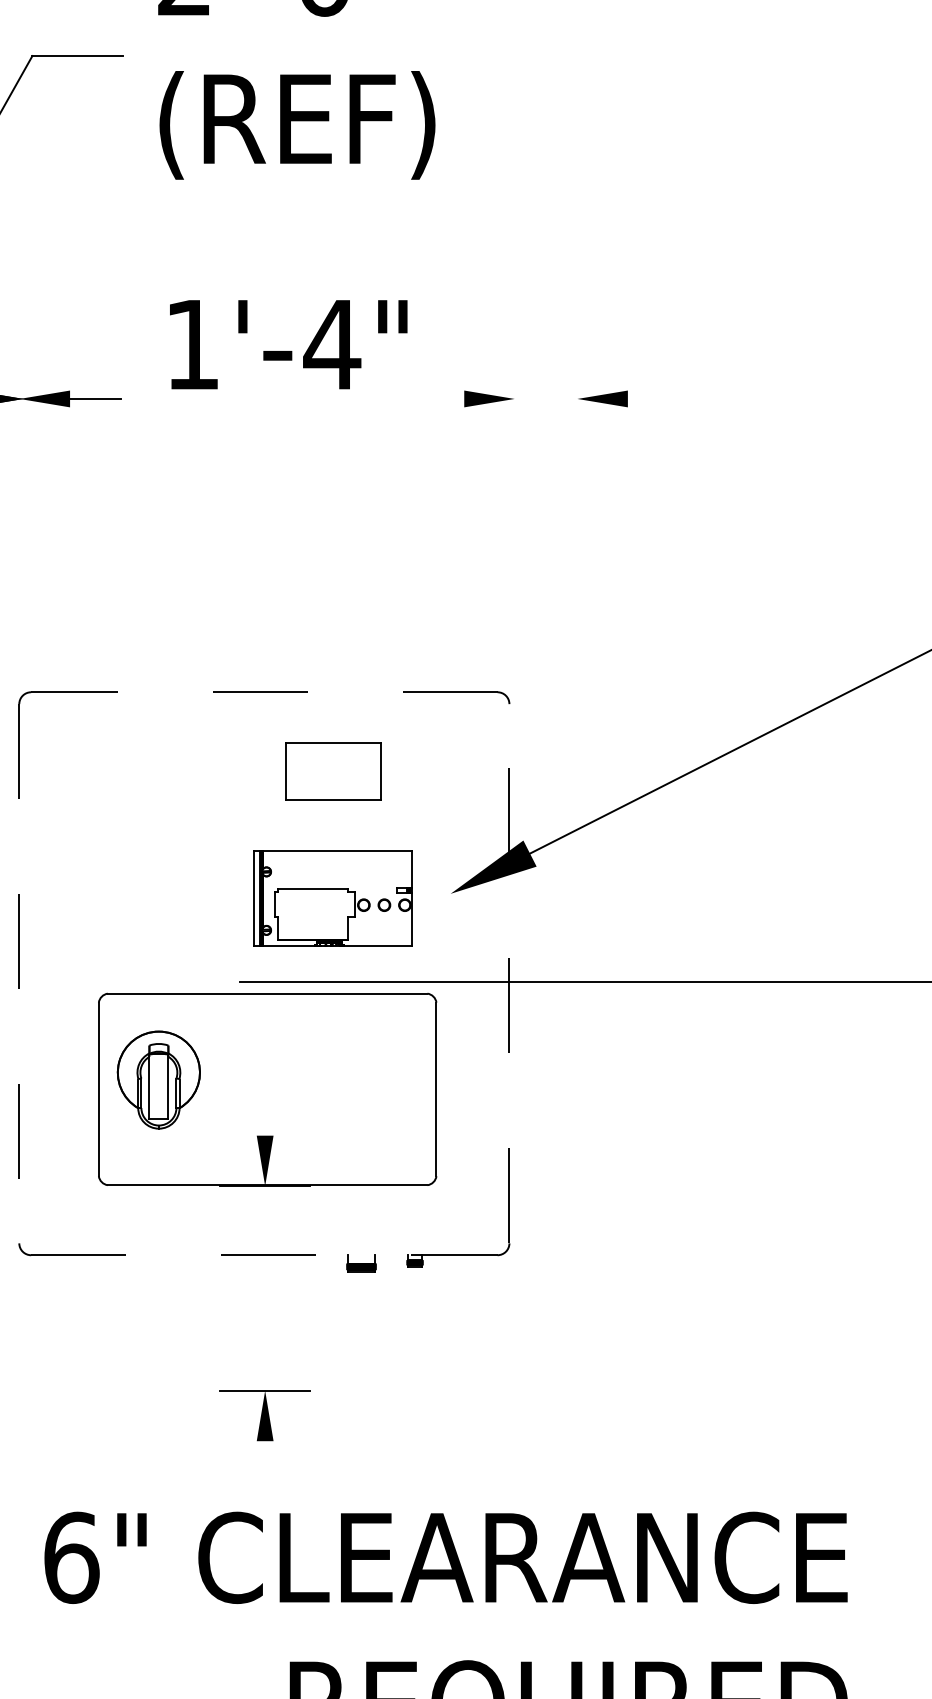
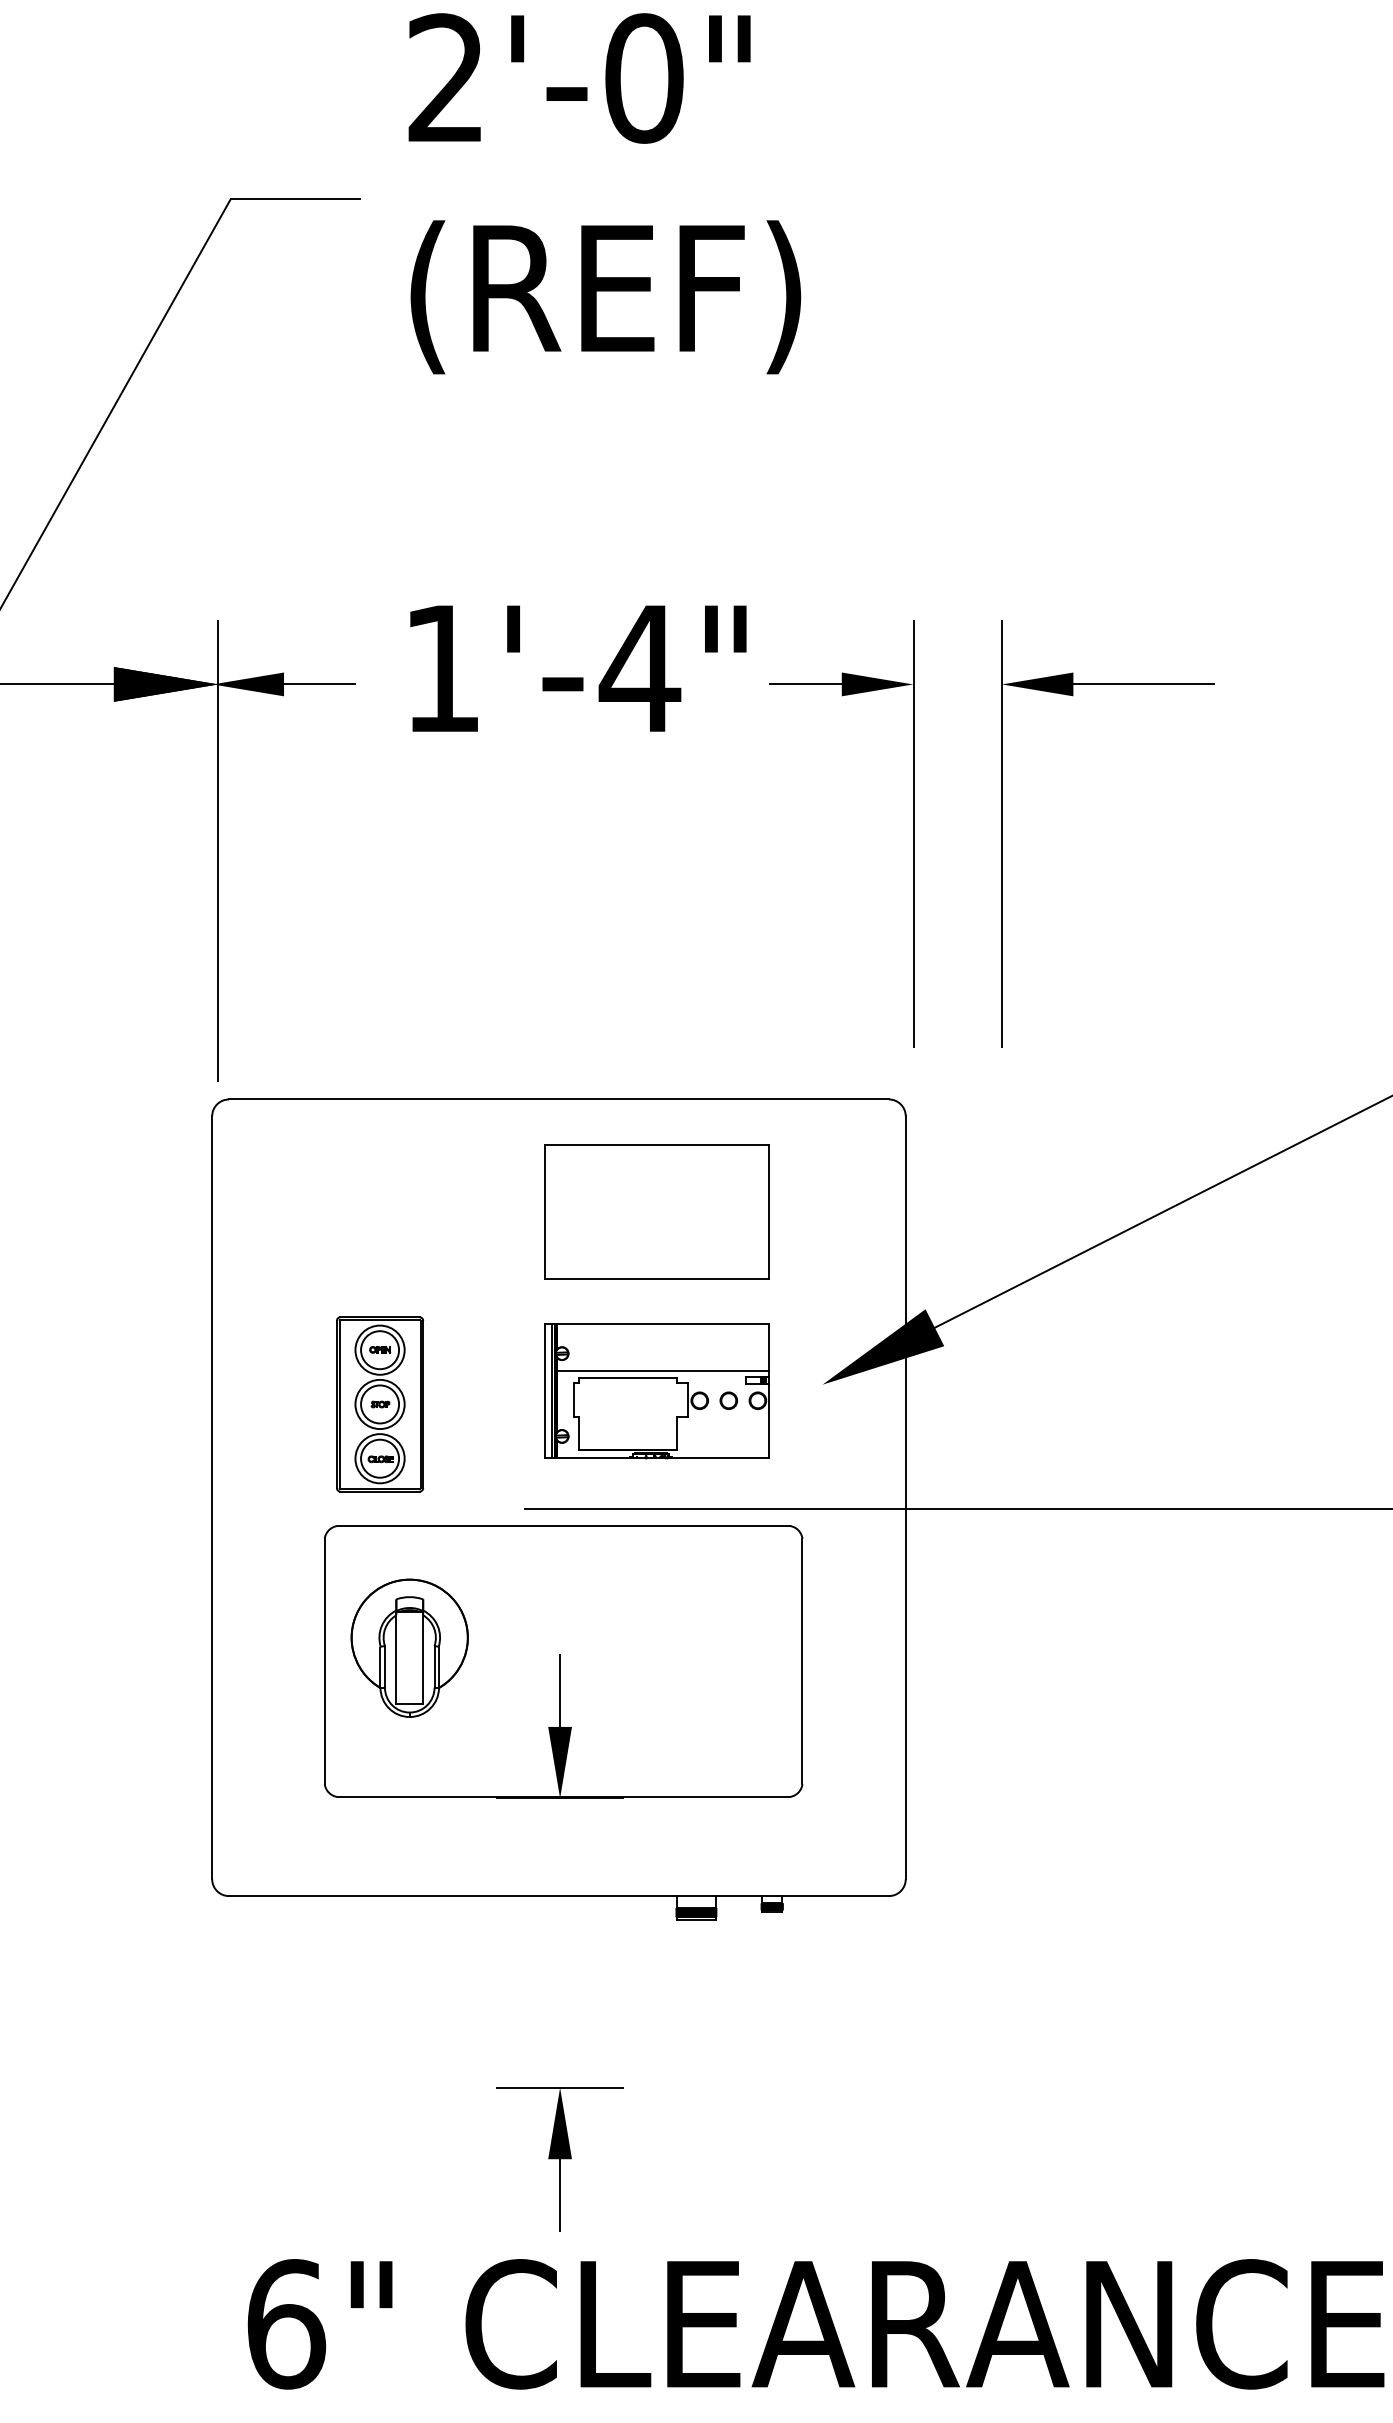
text: (288, 344) -> (578, 668), moved
line: (438, 399) -> (805, 684), added
line: (677, 399) -> (1143, 684), added
line: (514, 504) -> (913, 833), added
line: (577, 504) -> (1001, 833), added
line: (23, 516) -> (218, 850), added
line: (264, 692) -> (558, 1099), dashed -> solid
part: (333, 771) -> (656, 1211), size x1.67
line: (337, 884) -> (662, 1371), added
part: (138, 907) -> (380, 1404), added
line: (19, 973) -> (212, 1497), dashed -> solid
line: (509, 973) -> (905, 1497), dashed -> solid
line: (265, 1109) -> (560, 1690), added
line: (264, 1255) -> (558, 1896), dashed -> solid
line: (265, 1466) -> (560, 2194), added

